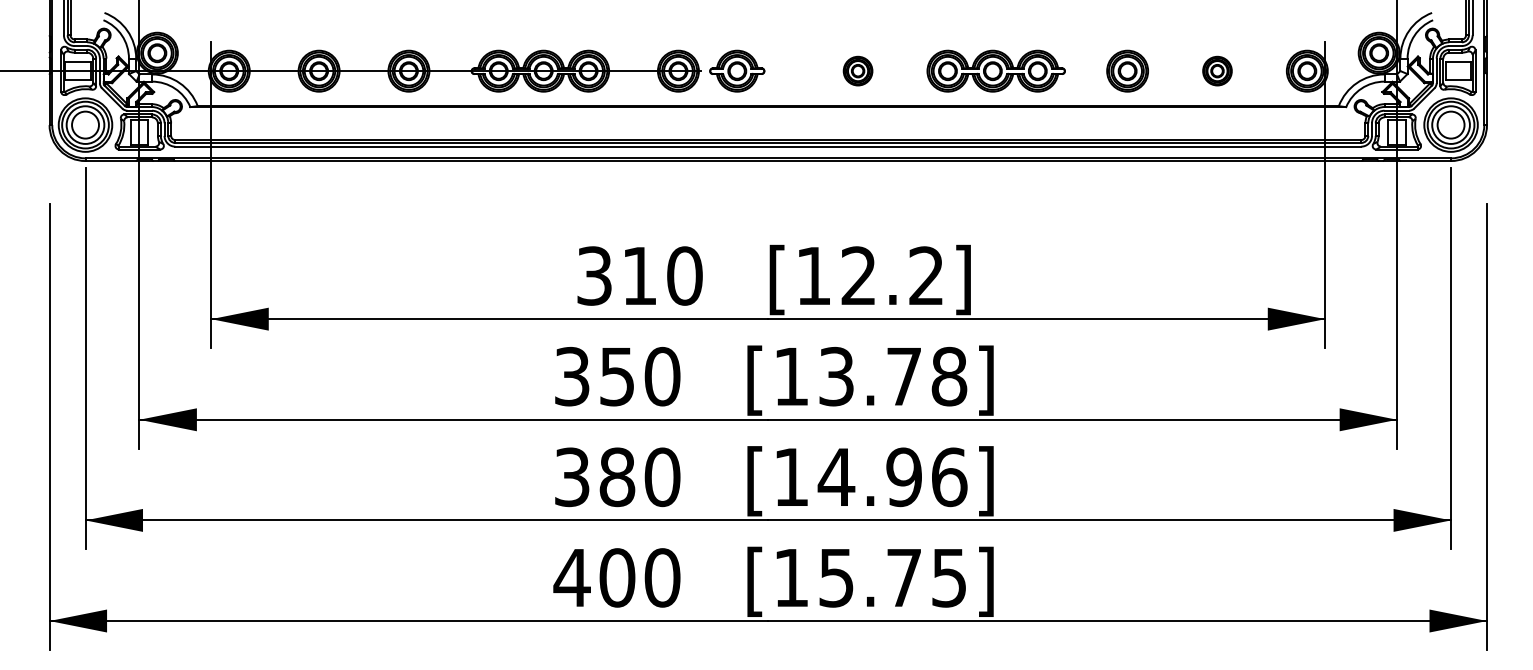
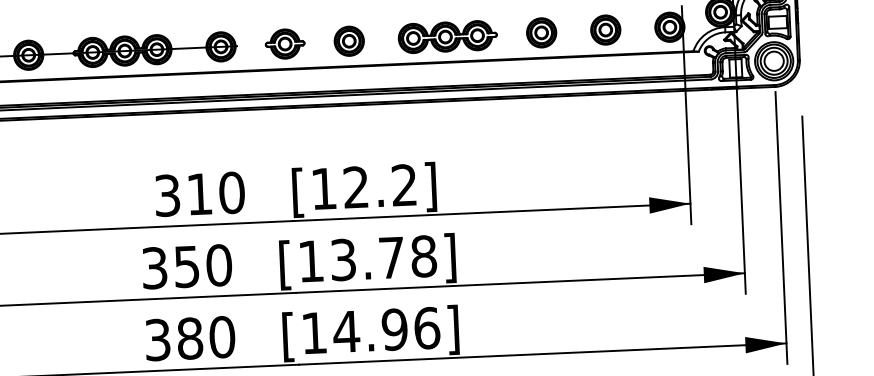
part: (737, 70) -> (285, 43), moved
part: (857, 70) -> (348, 40), size x1.43
part: (1217, 70) -> (605, 29), size x1.43

